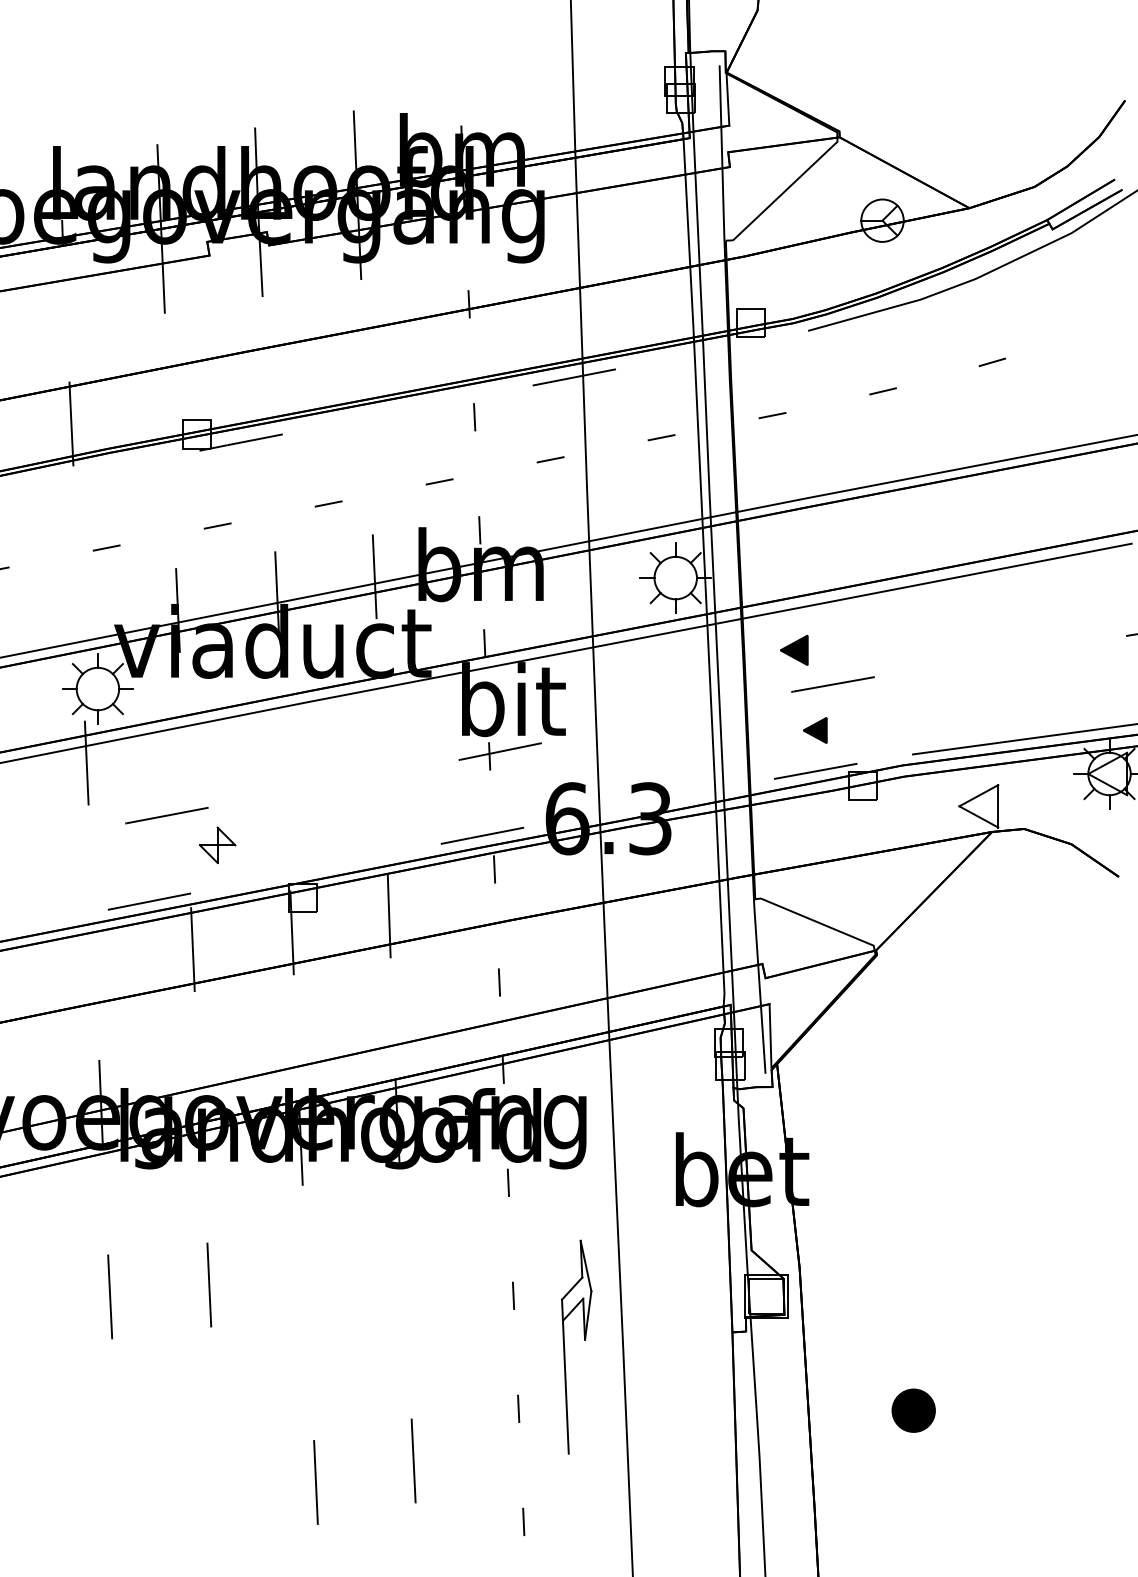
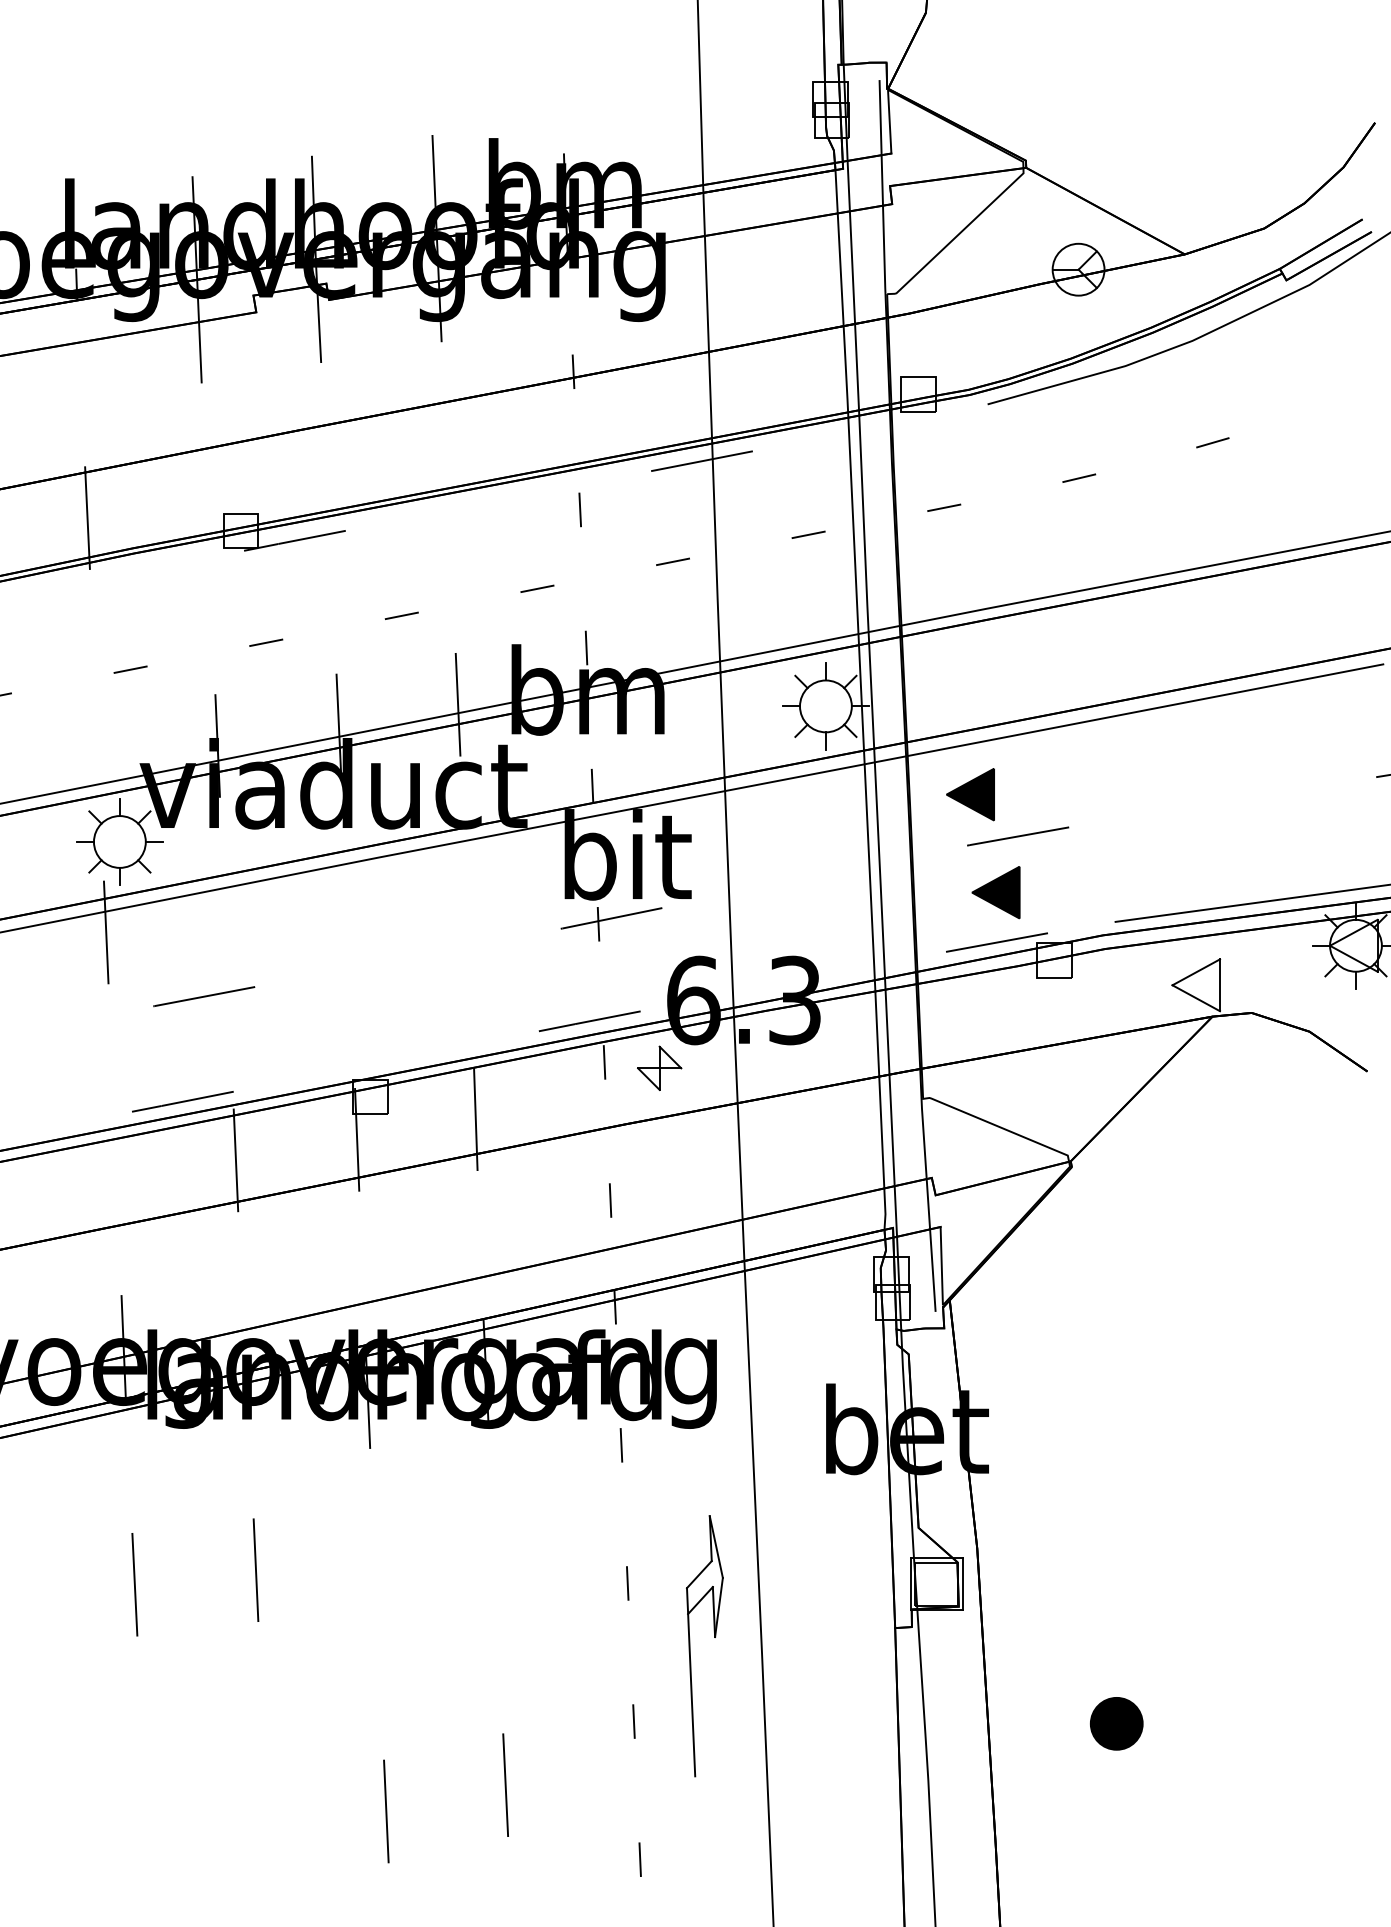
part: (794, 650) -> (971, 794), size x1.43
part: (815, 730) -> (996, 892), size x1.67
part: (217, 844) -> (659, 1067), moved

